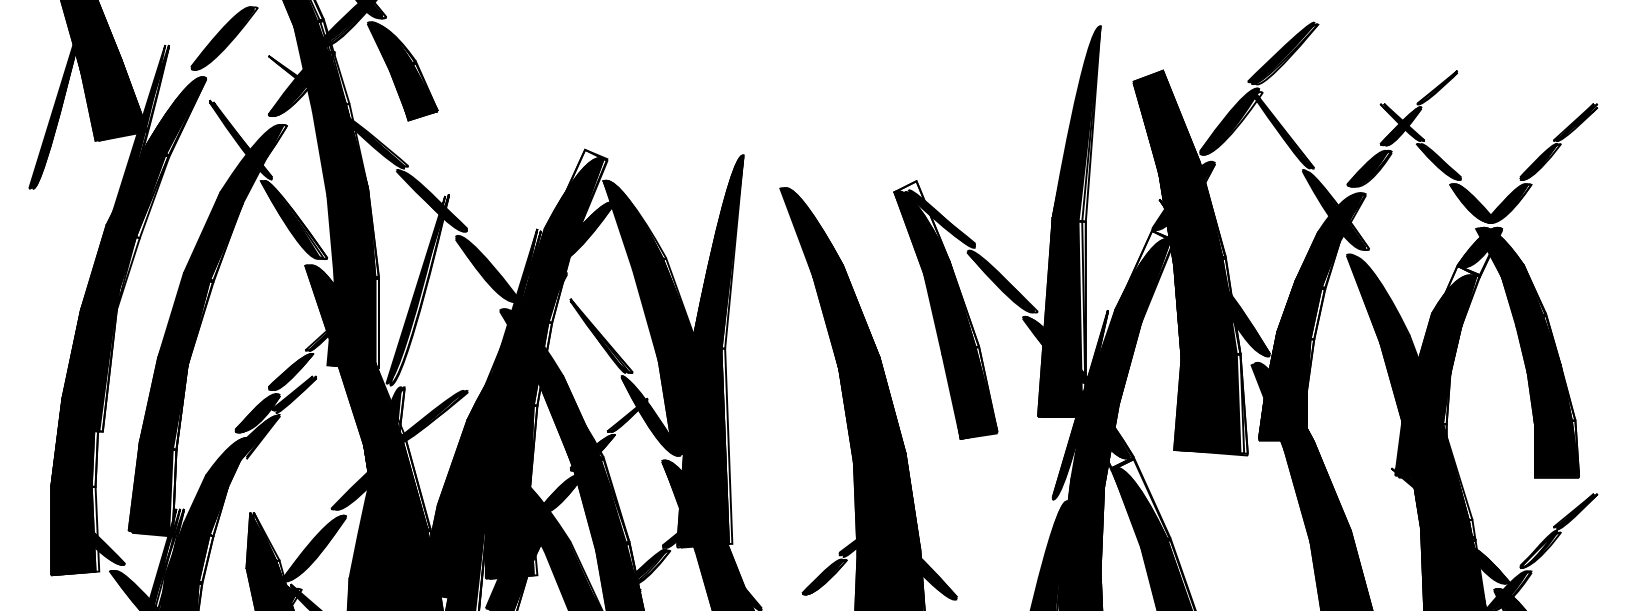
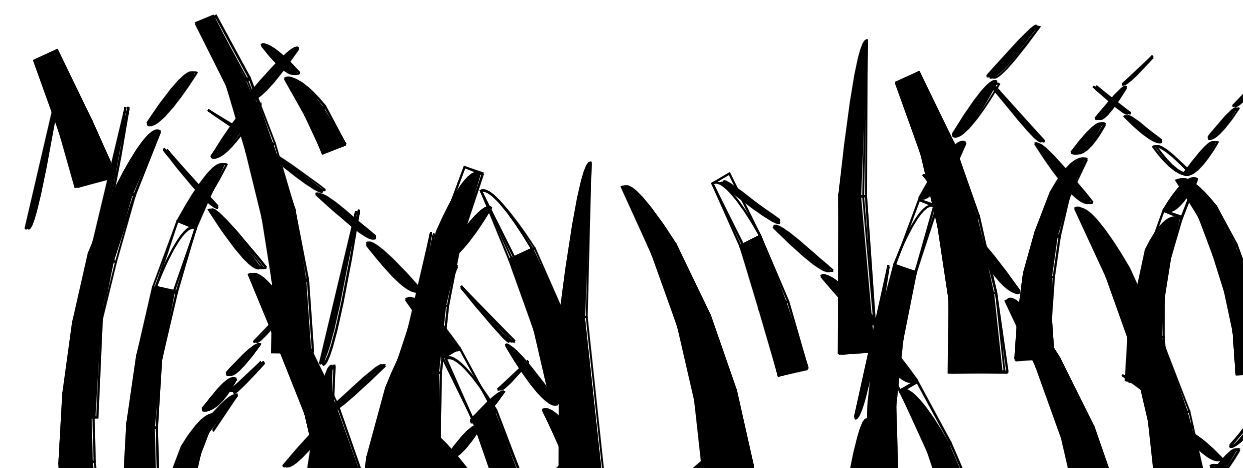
fill: (1472, 203) -> (1171, 160), removed
fill: (632, 224) -> (506, 223), removed
fill: (921, 232) -> (736, 213), removed
fill: (212, 236) -> (173, 256), removed
fill: (1142, 280) -> (914, 239), removed
fill: (569, 422) -> (467, 384), removed

